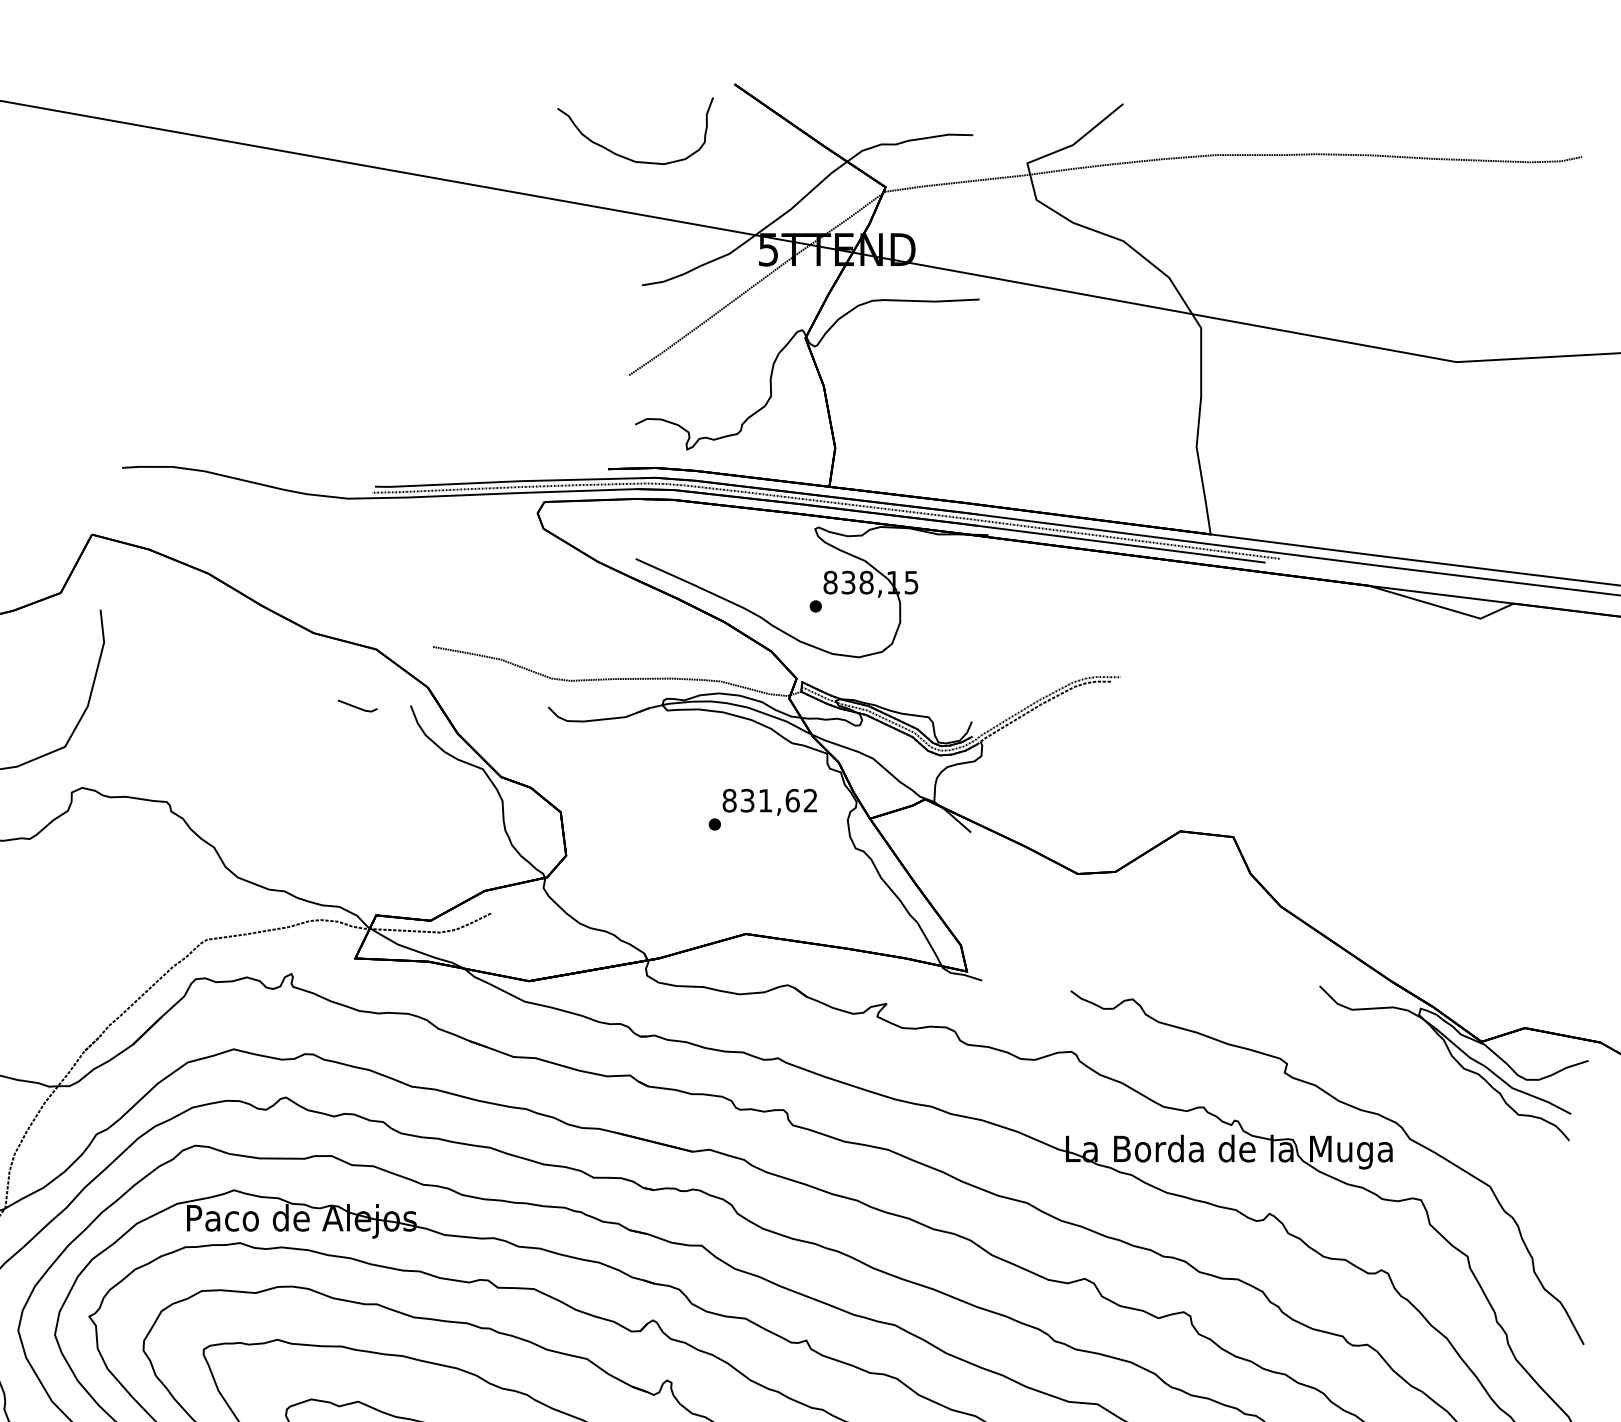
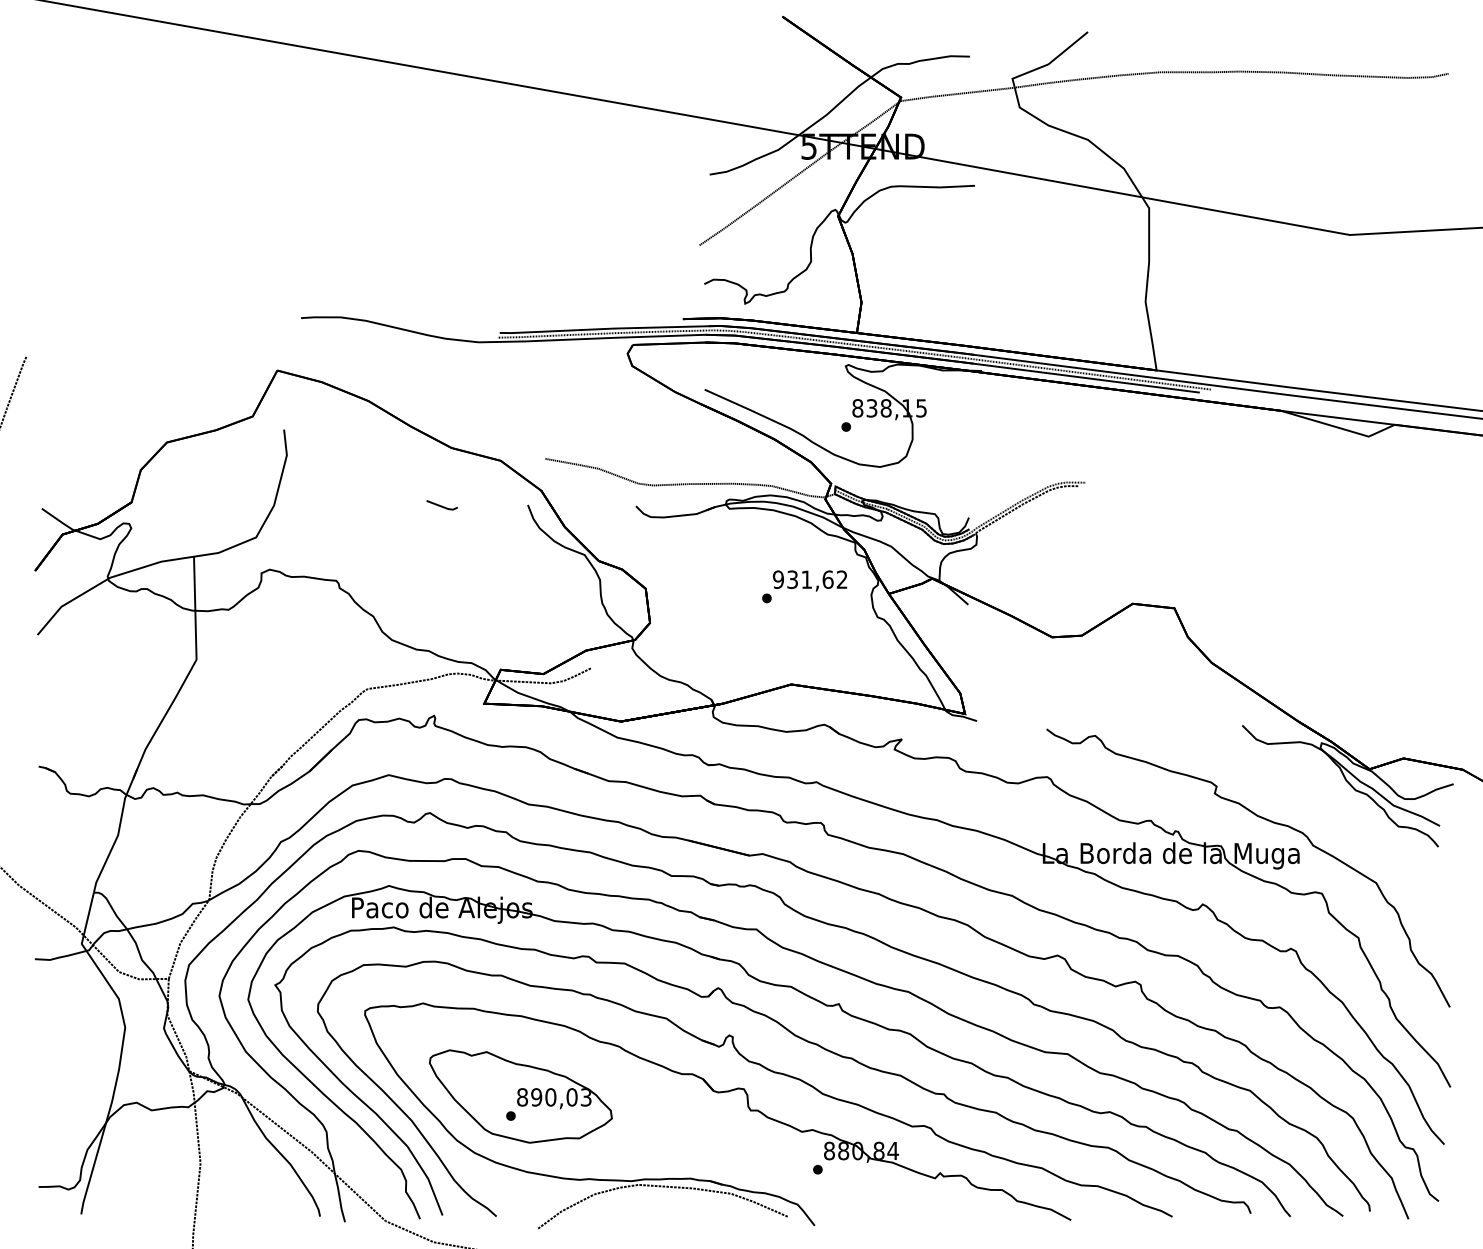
part: (626, 156) -> (697, 73), removed
line: (356, 706) -> (441, 505), moved
text: (729, 800) -> (778, 579), 831,62 -> 931,62

